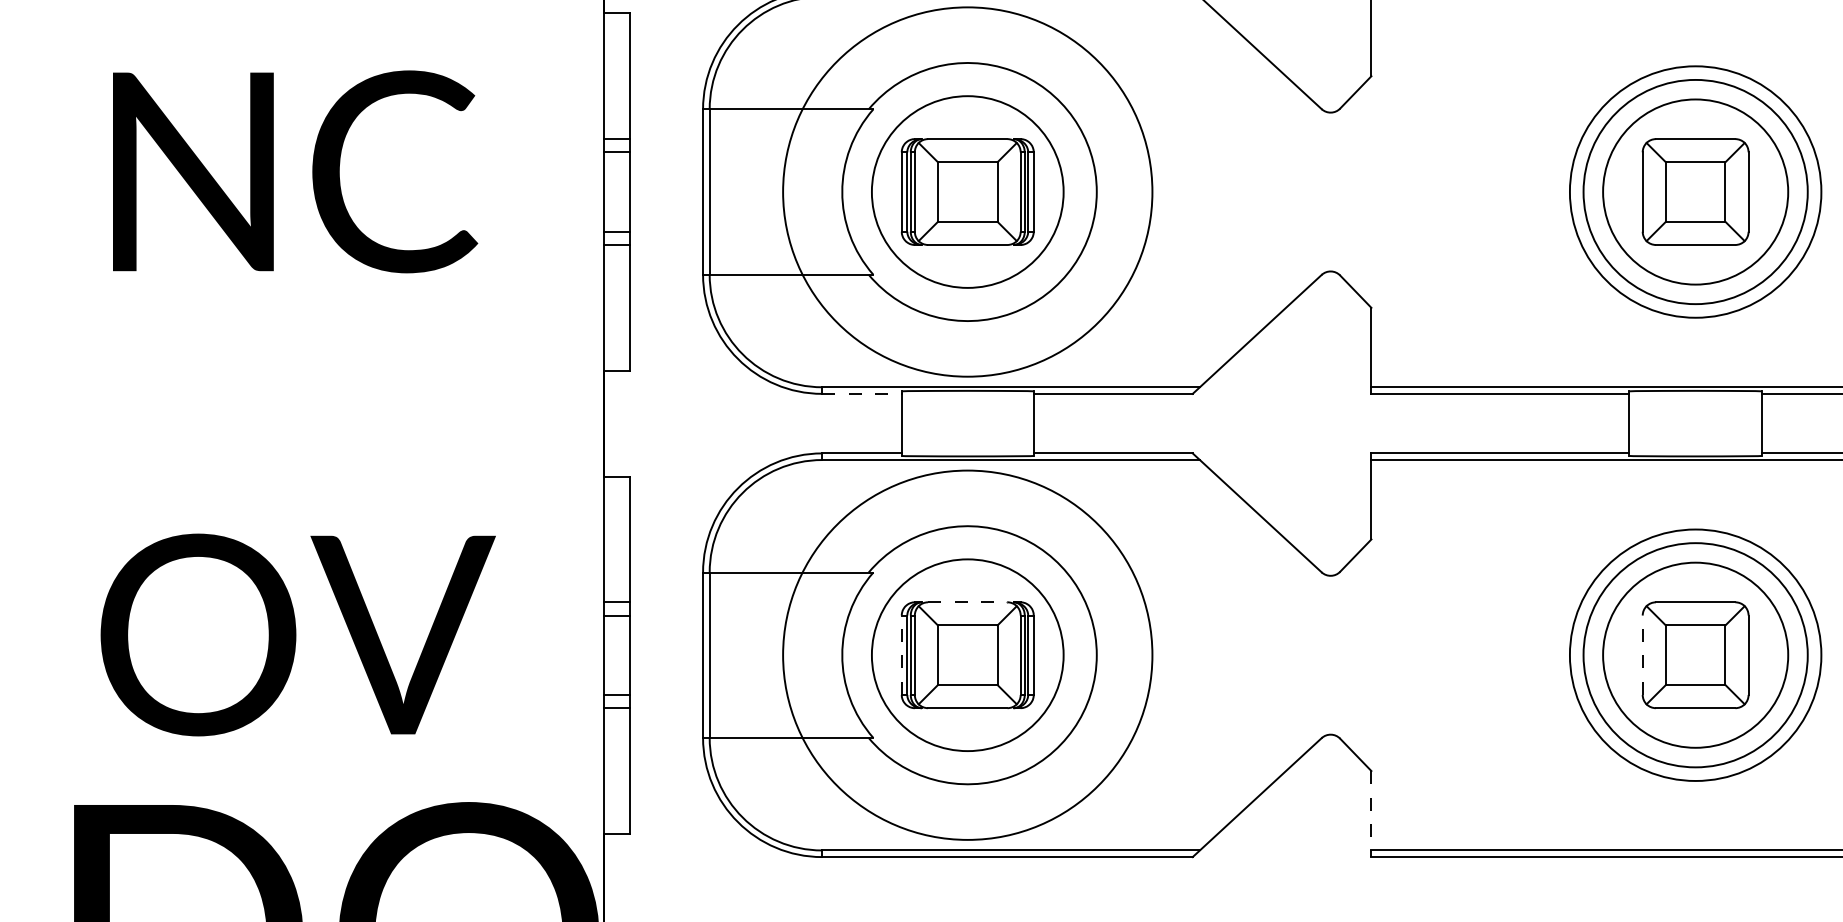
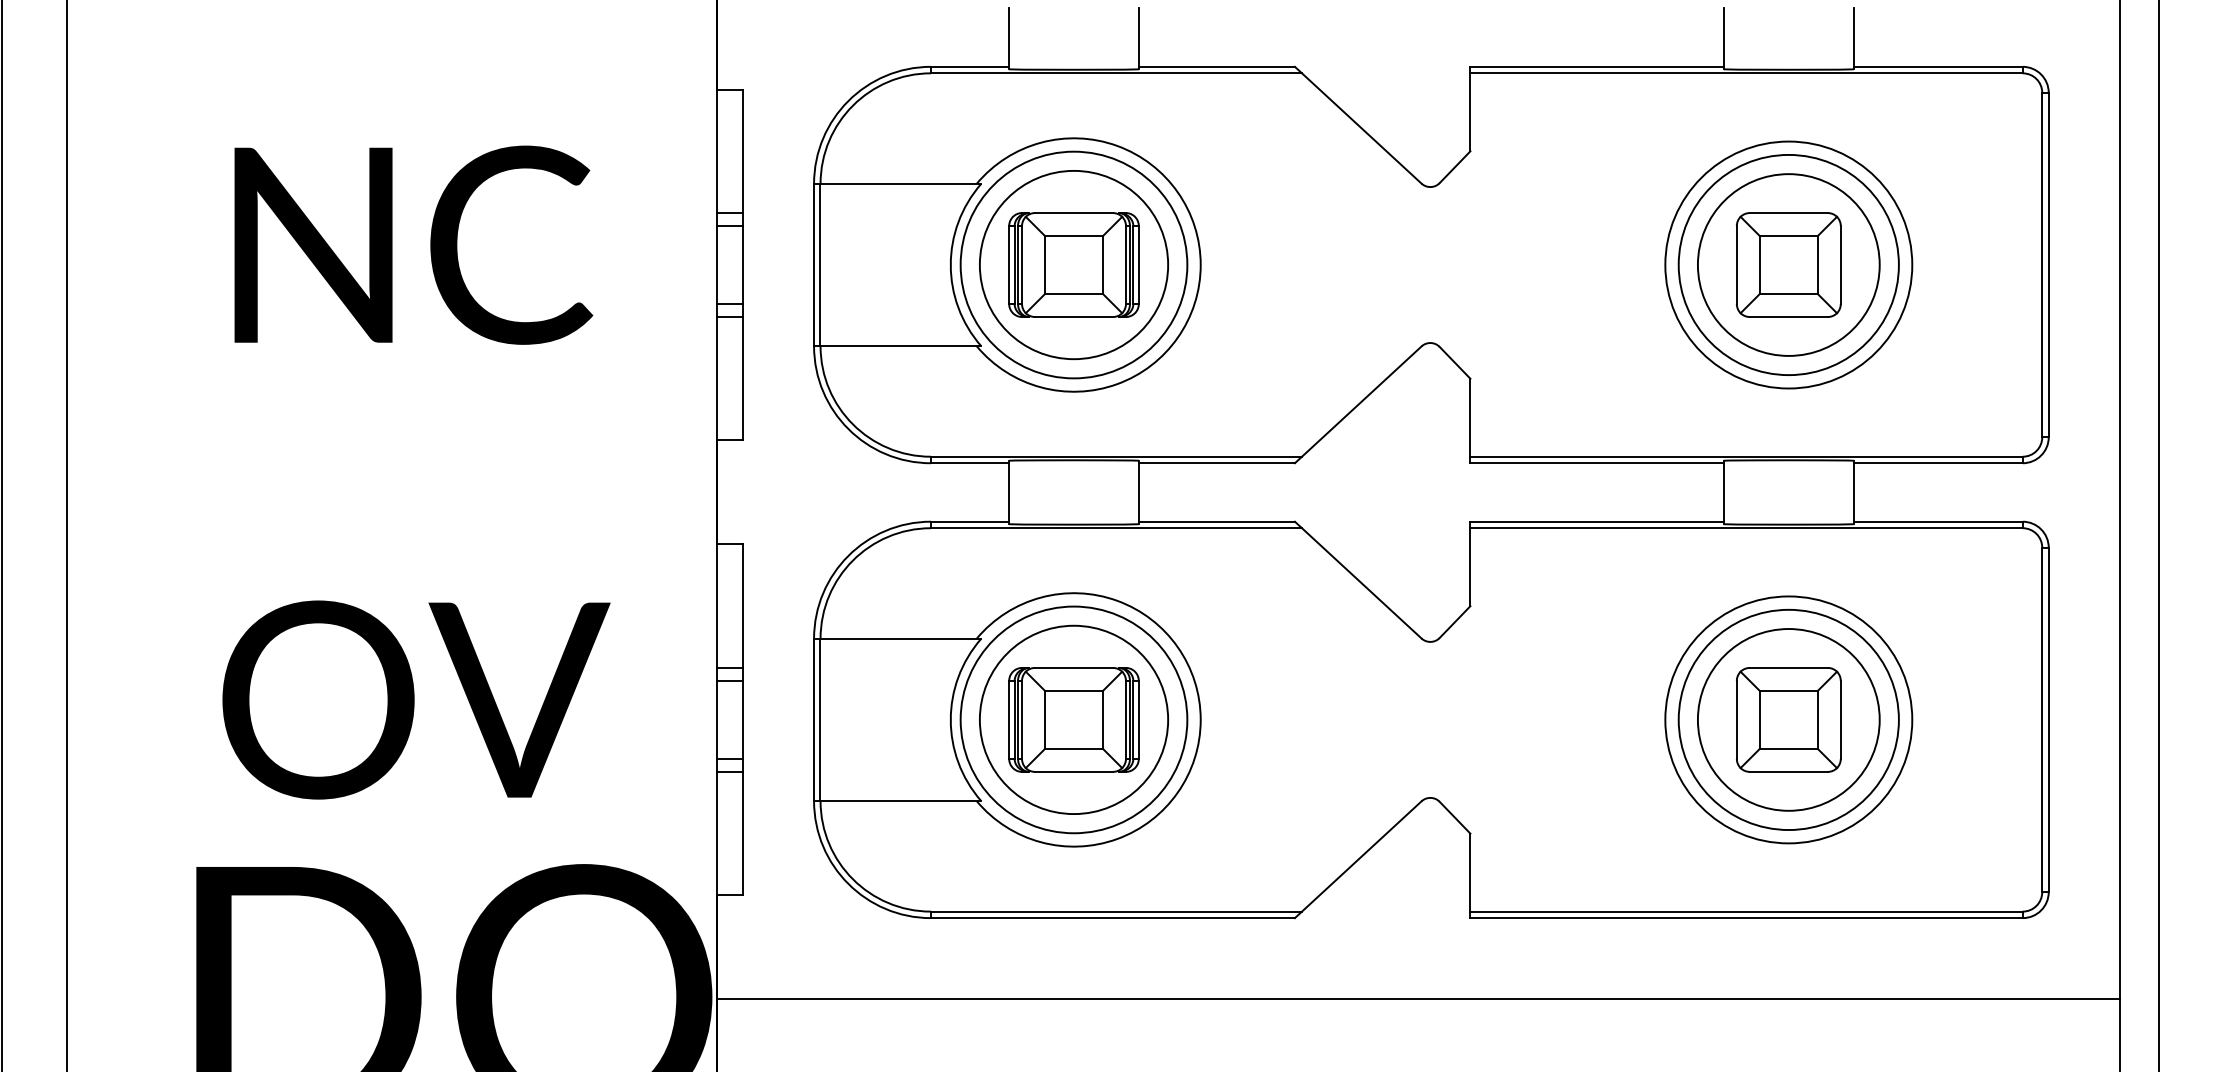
circle: (967, 191) -> (1073, 264), size x0.62
line: (862, 394) -> (970, 463), dashed -> solid
line: (968, 601) -> (1074, 667), dashed -> solid
line: (902, 654) -> (1009, 719), dashed -> solid
circle: (967, 654) -> (1073, 719), size x0.62
line: (1642, 654) -> (1736, 719), dashed -> solid
line: (1371, 814) -> (1470, 876), dashed -> solid

